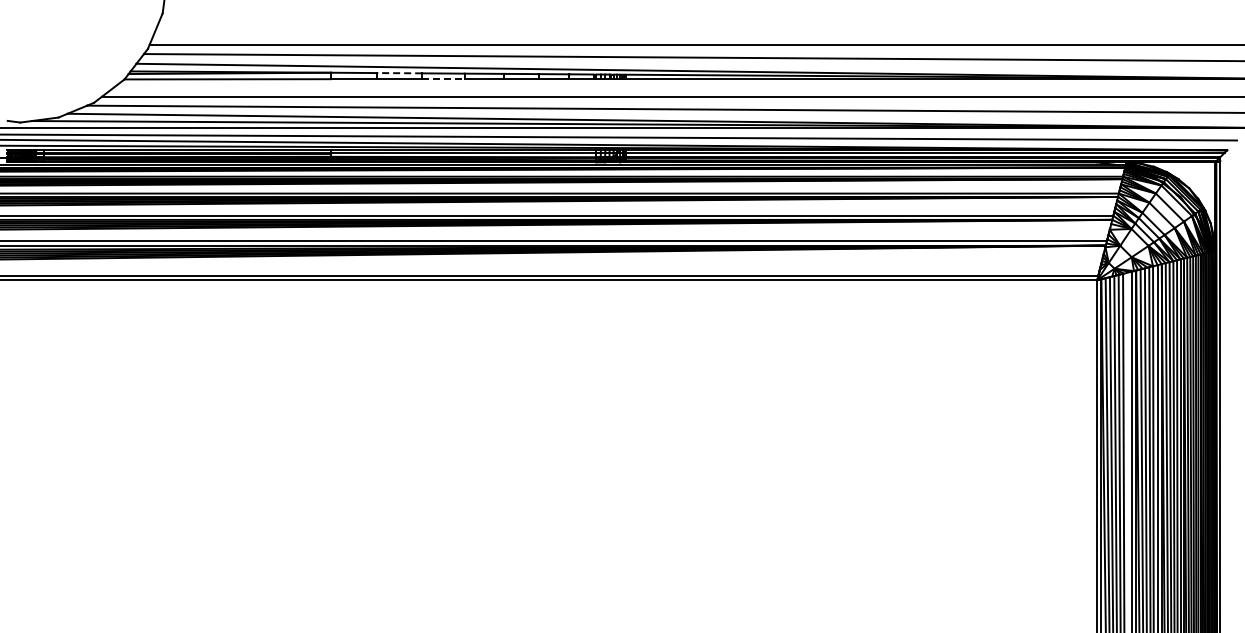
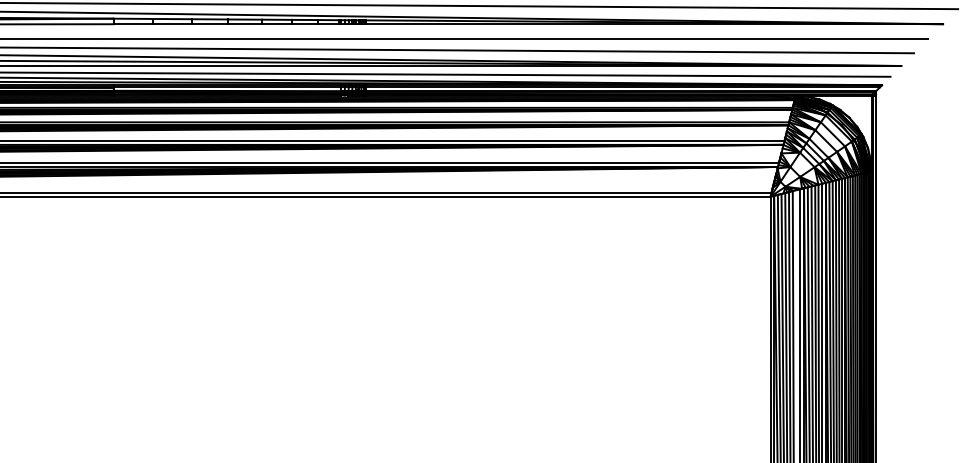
line: (399, 73) -> (172, 19), dashed -> solid
line: (444, 79) -> (210, 24), dashed -> solid

